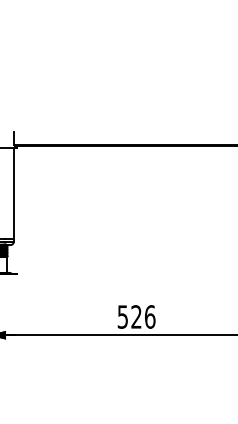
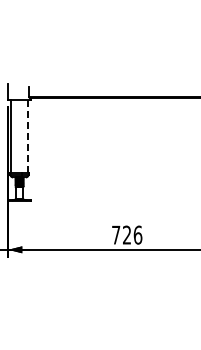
line: (13, 192) -> (28, 135), solid -> dashed
text: (123, 317) -> (116, 235), 526 -> 726

